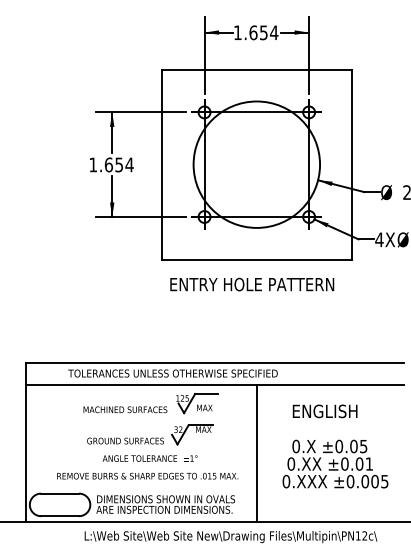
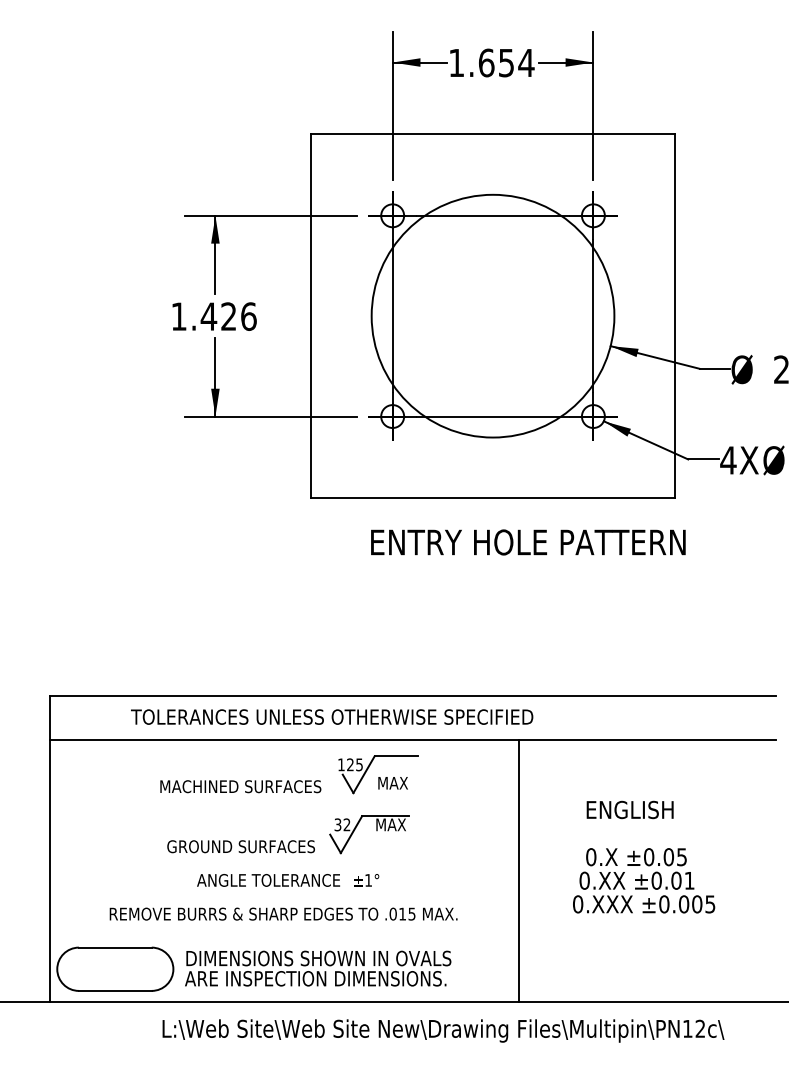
text: (118, 164) -> (227, 315), 1.654 -> 1.426
text: (252, 284) -> (528, 542), moved
part: (335, 446) -> (644, 857), size x0.7
line: (256, 453) -> (519, 870), moved

